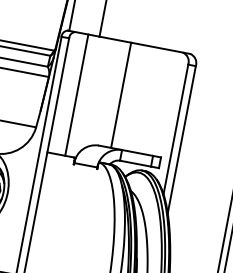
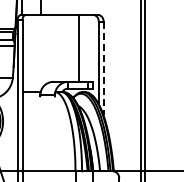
line: (76, 94) -> (33, 53), removed
line: (121, 95) -> (79, 48), moved
line: (181, 139) -> (103, 68), solid -> dashed

